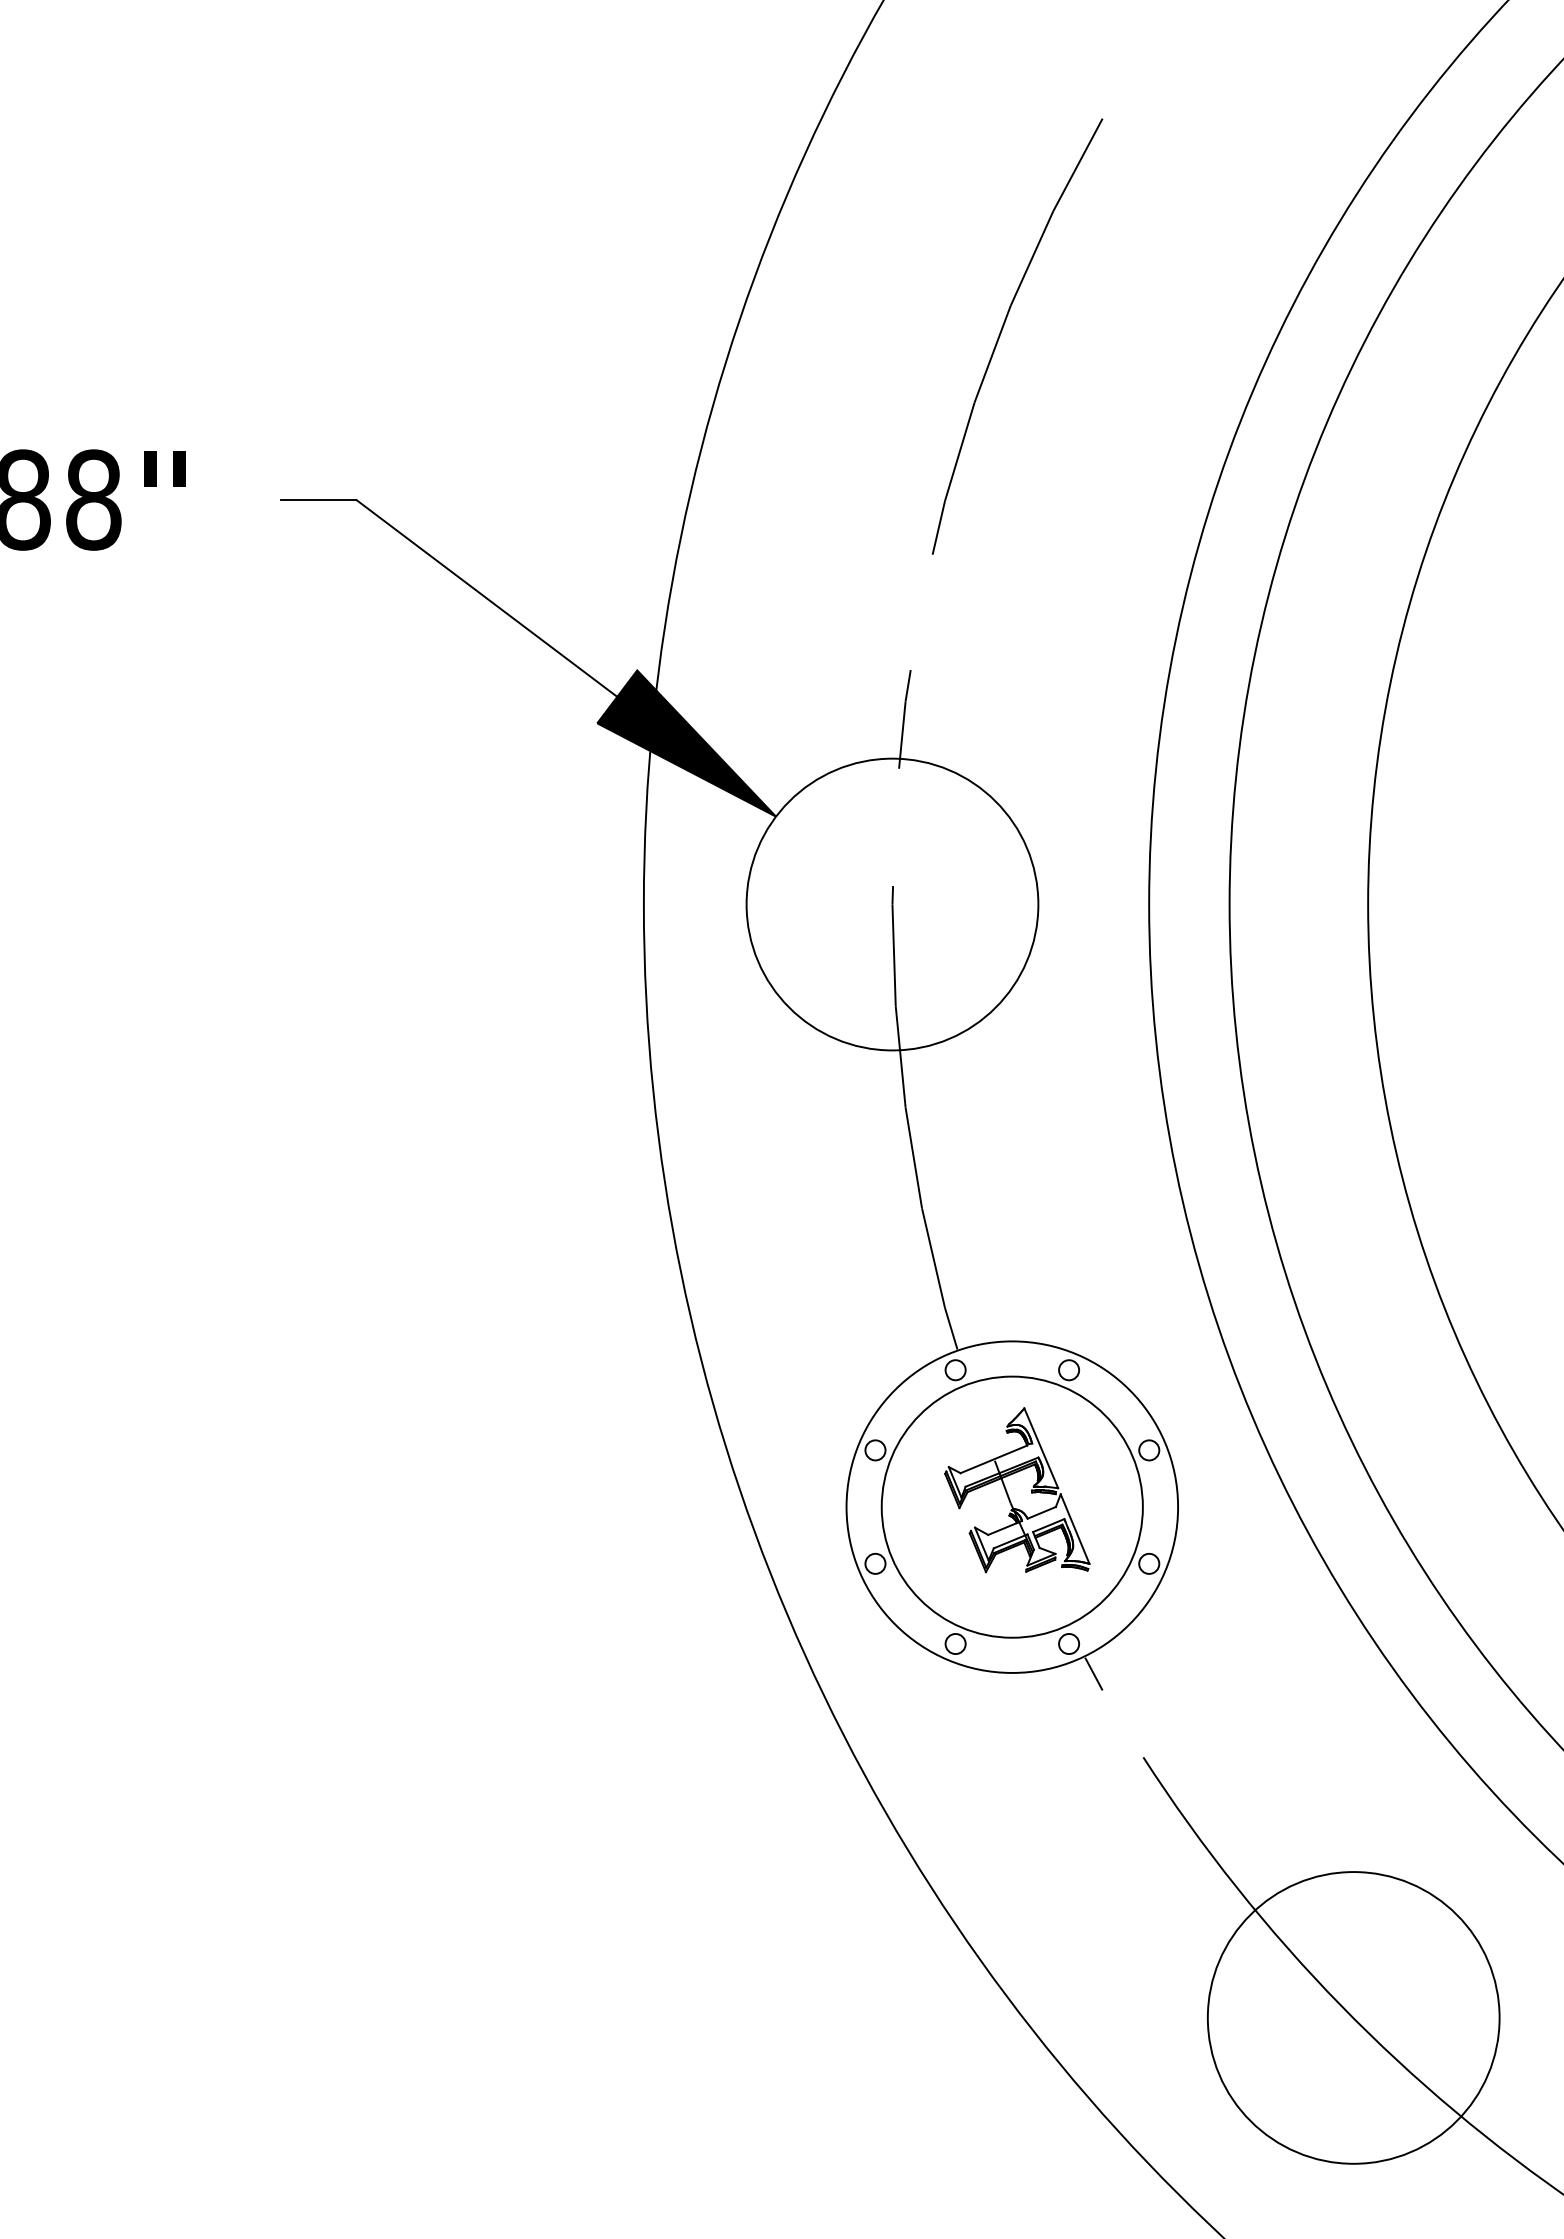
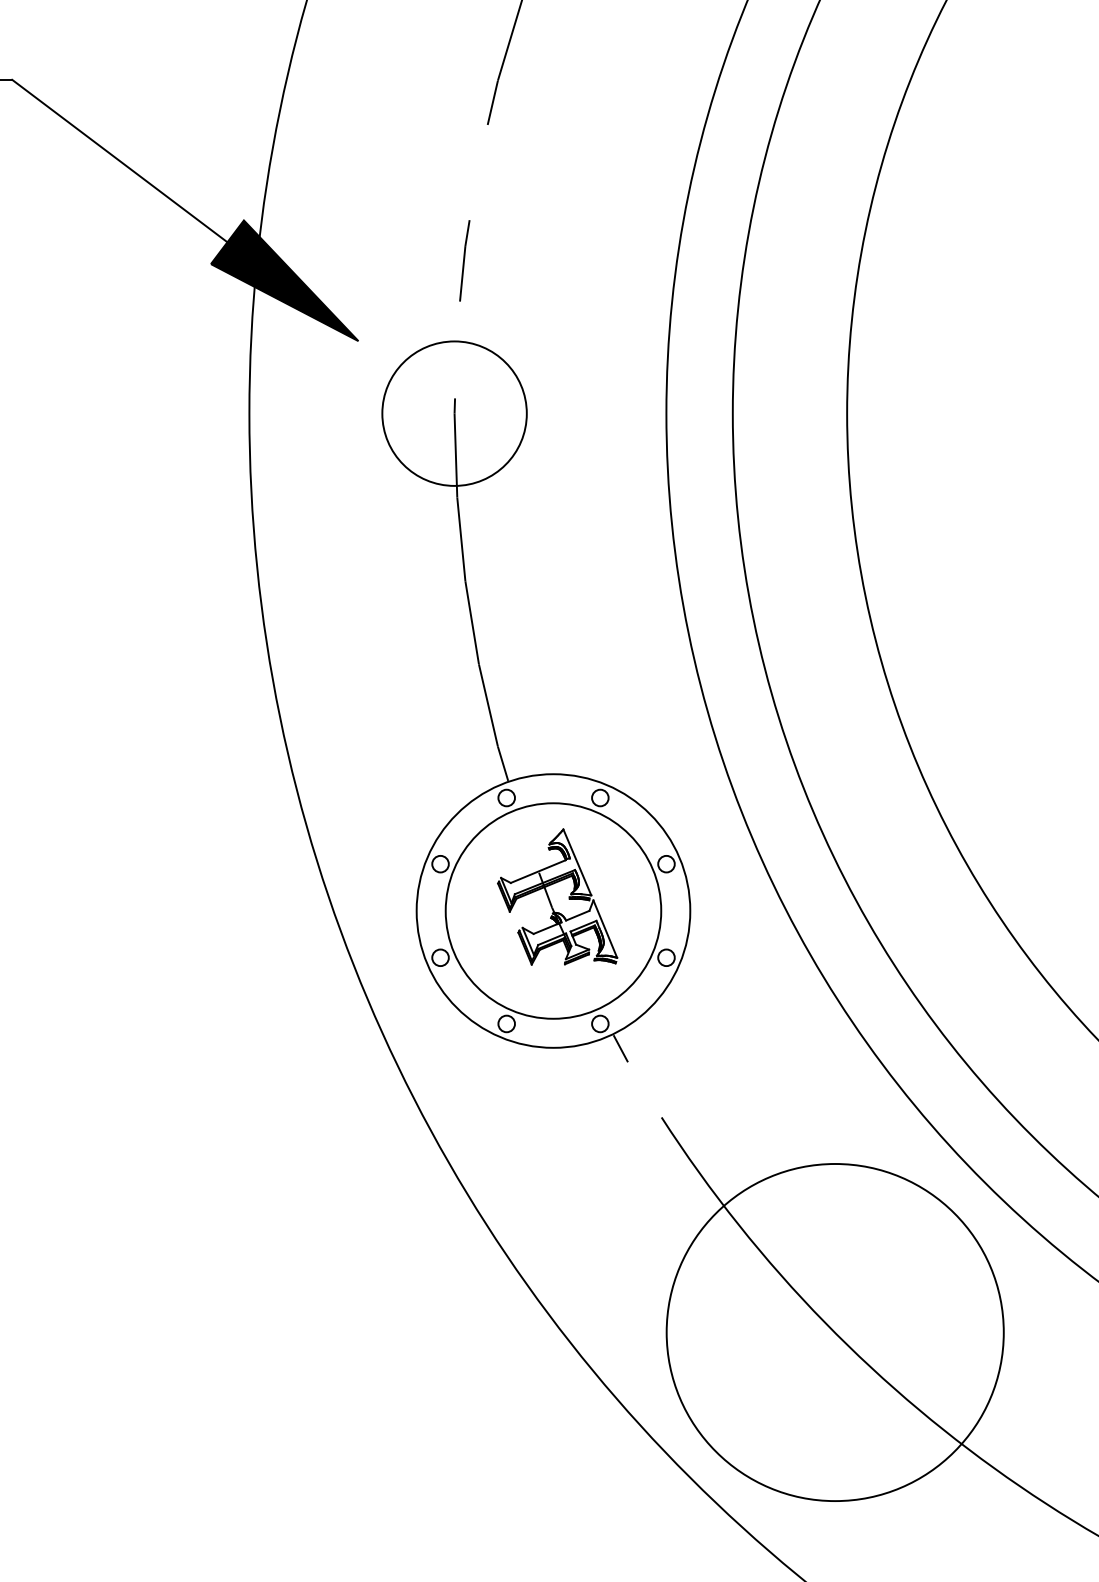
circle: (892, 904) -> (454, 413), size x0.6
circle: (1353, 2017) -> (835, 1332), size x1.4

